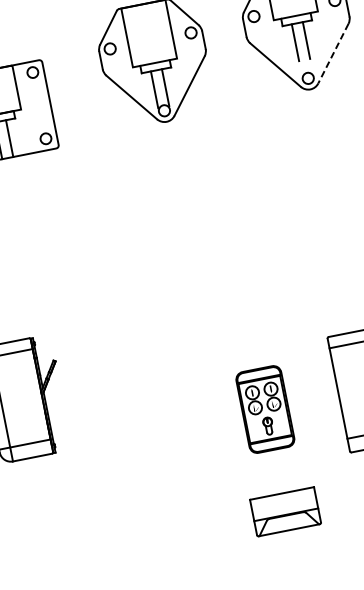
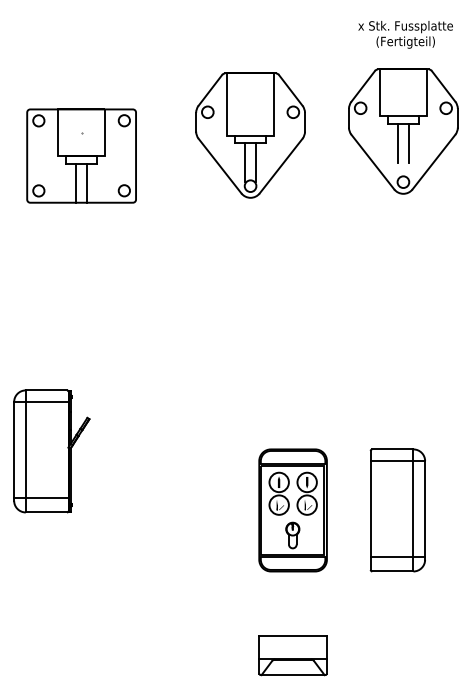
line: (333, 54) -> (433, 162), dashed -> solid
part: (264, 409) -> (292, 510), size x1.43
part: (285, 511) -> (292, 655), moved

